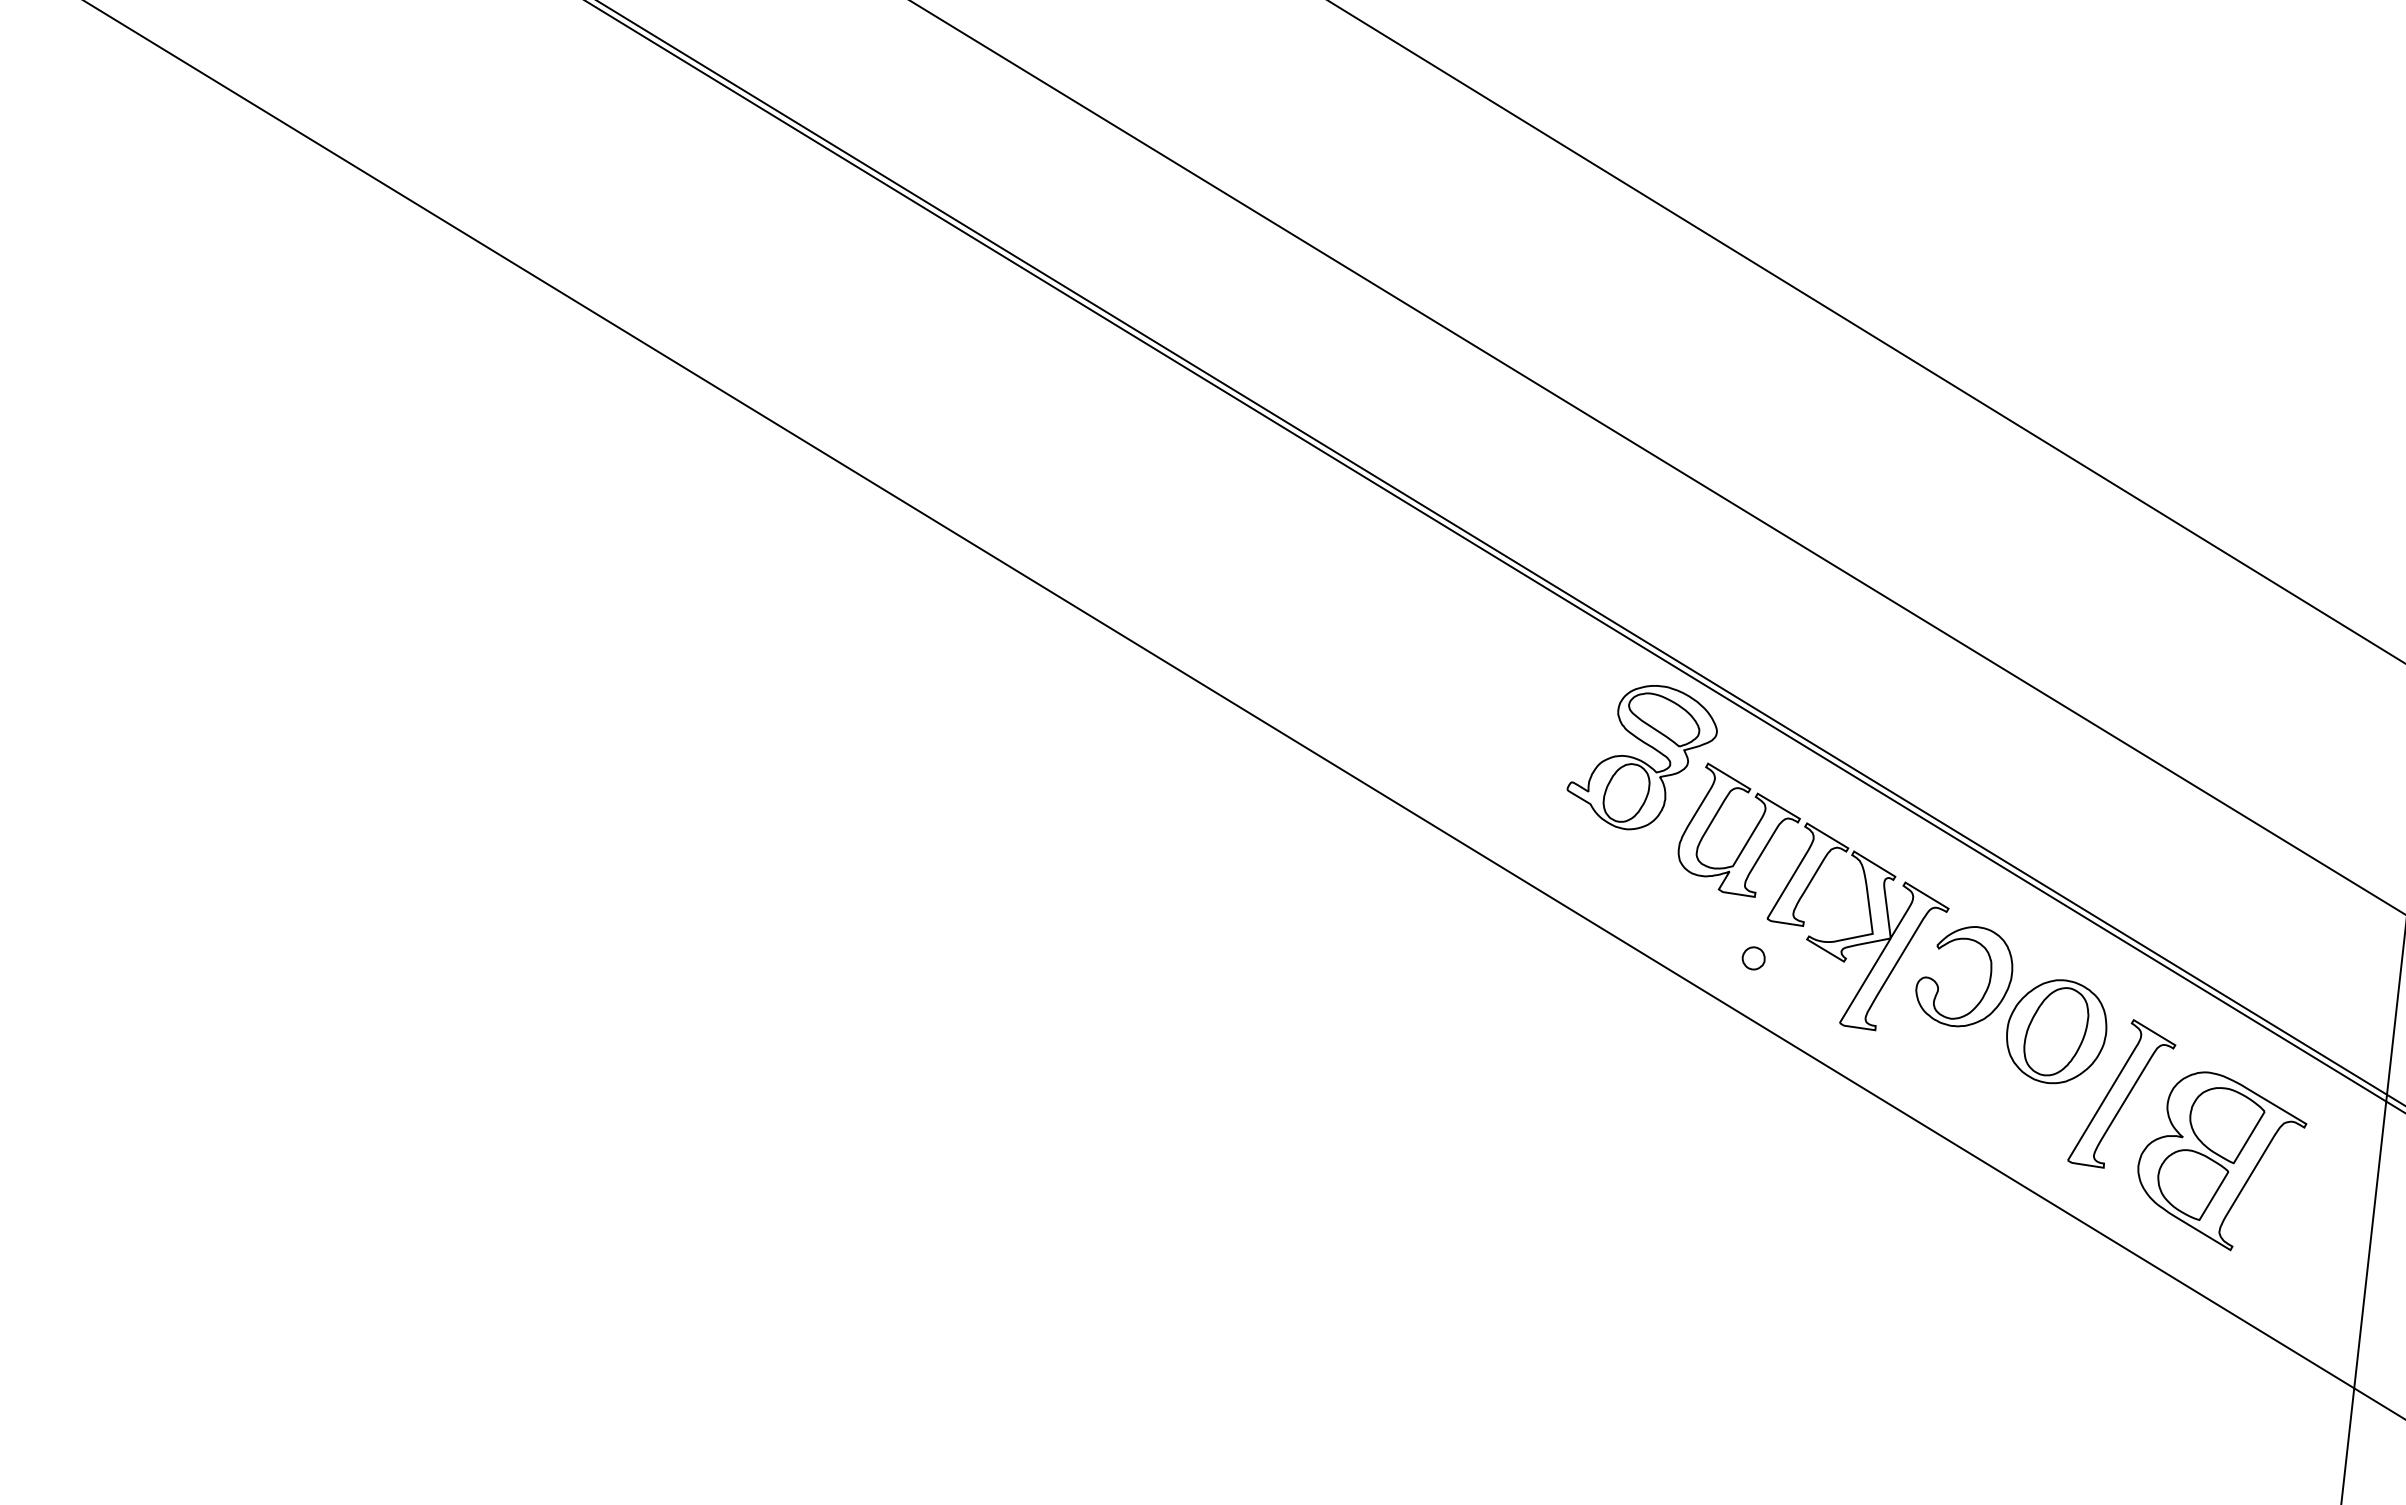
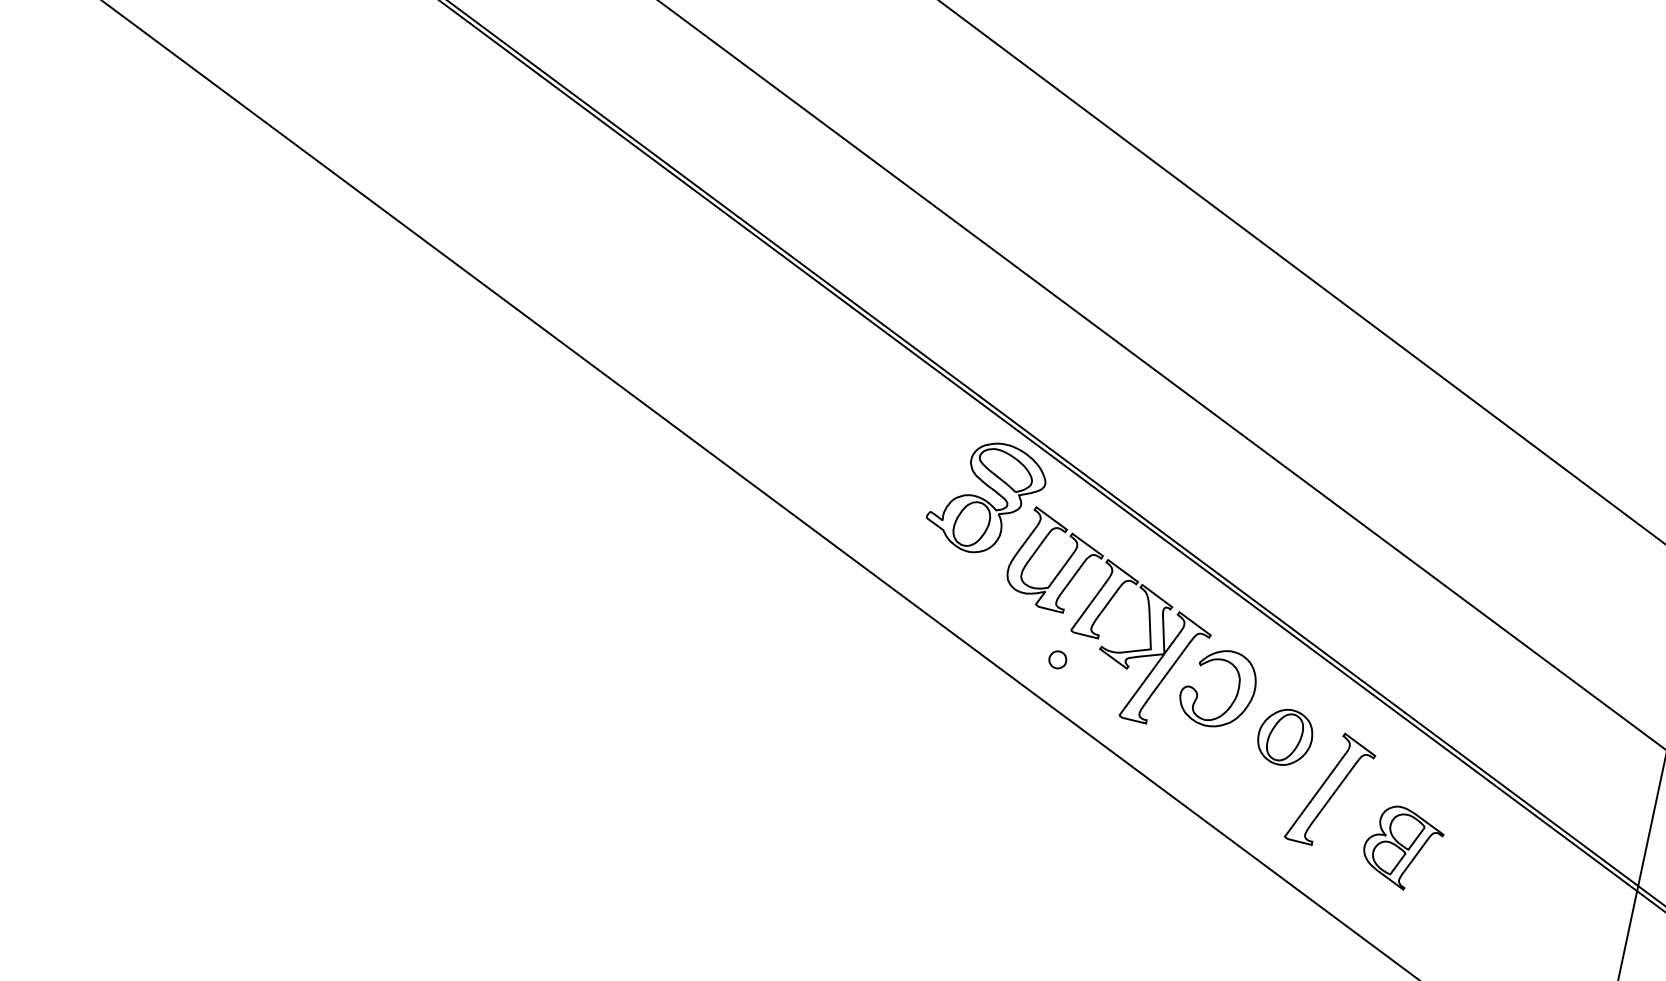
part: (2056, 1031) -> (1285, 737), size x0.7
part: (2222, 1161) -> (1403, 848), size x0.6

